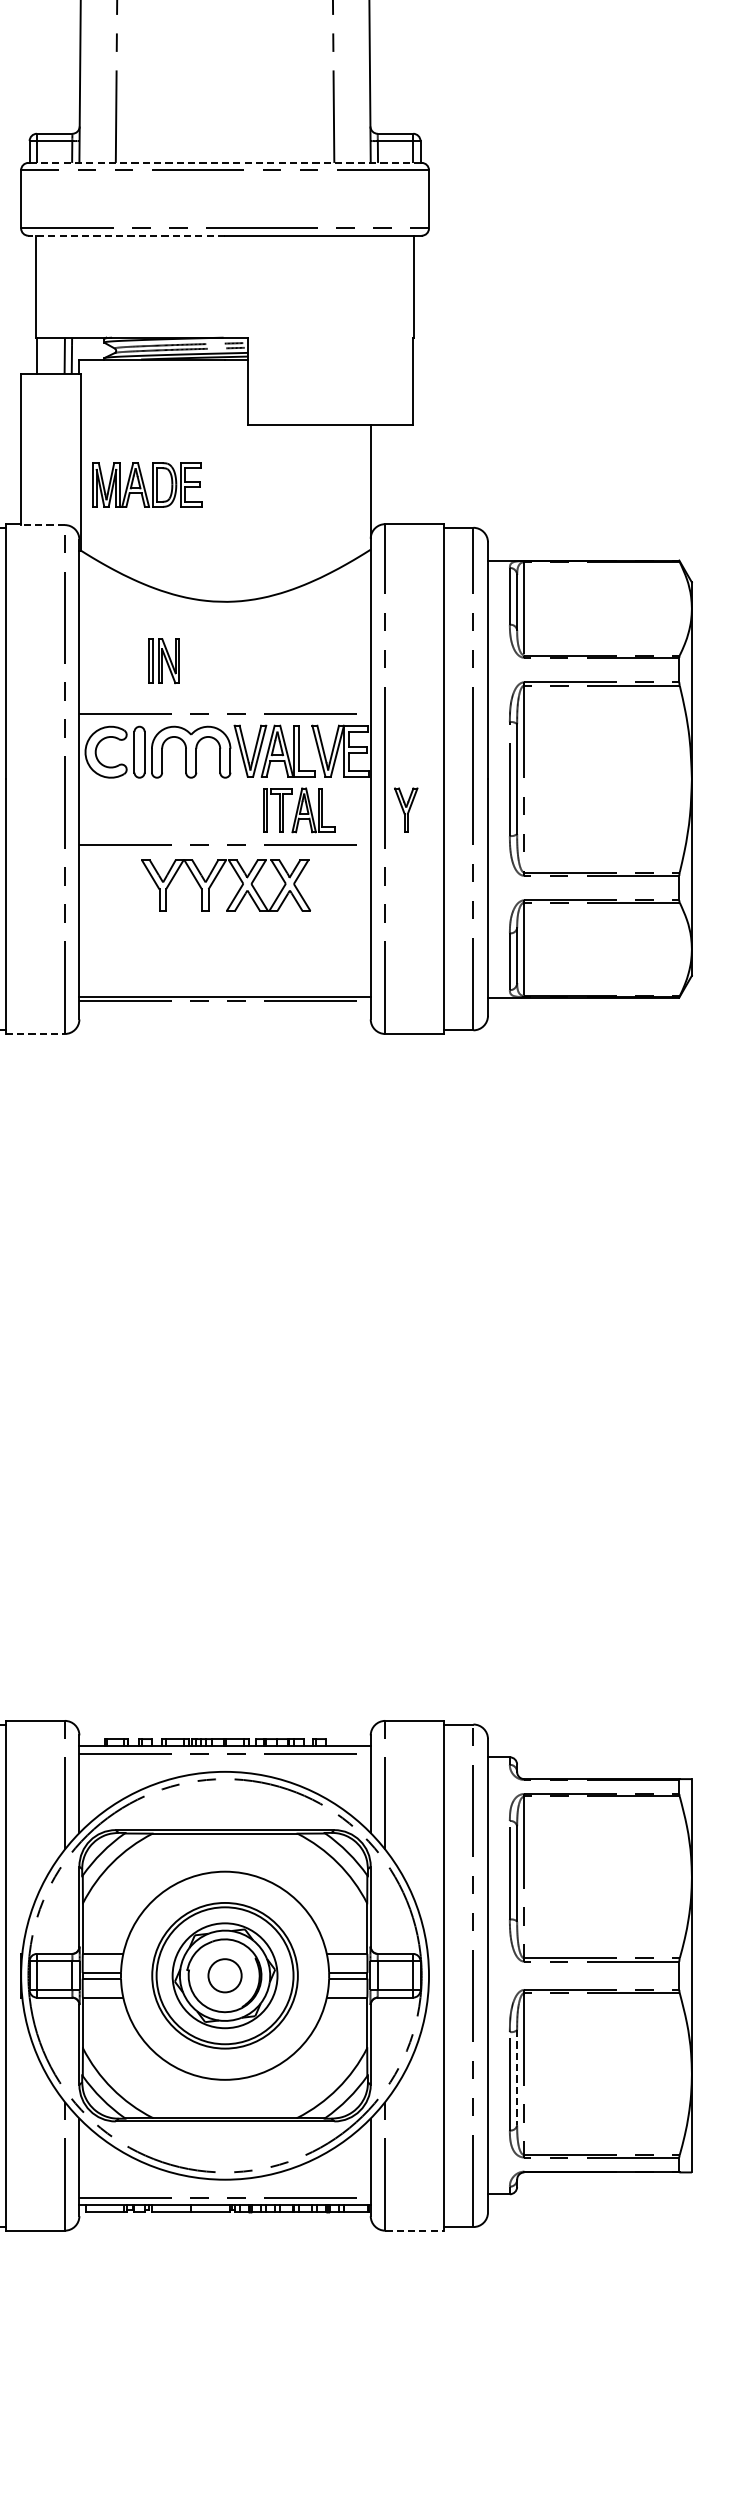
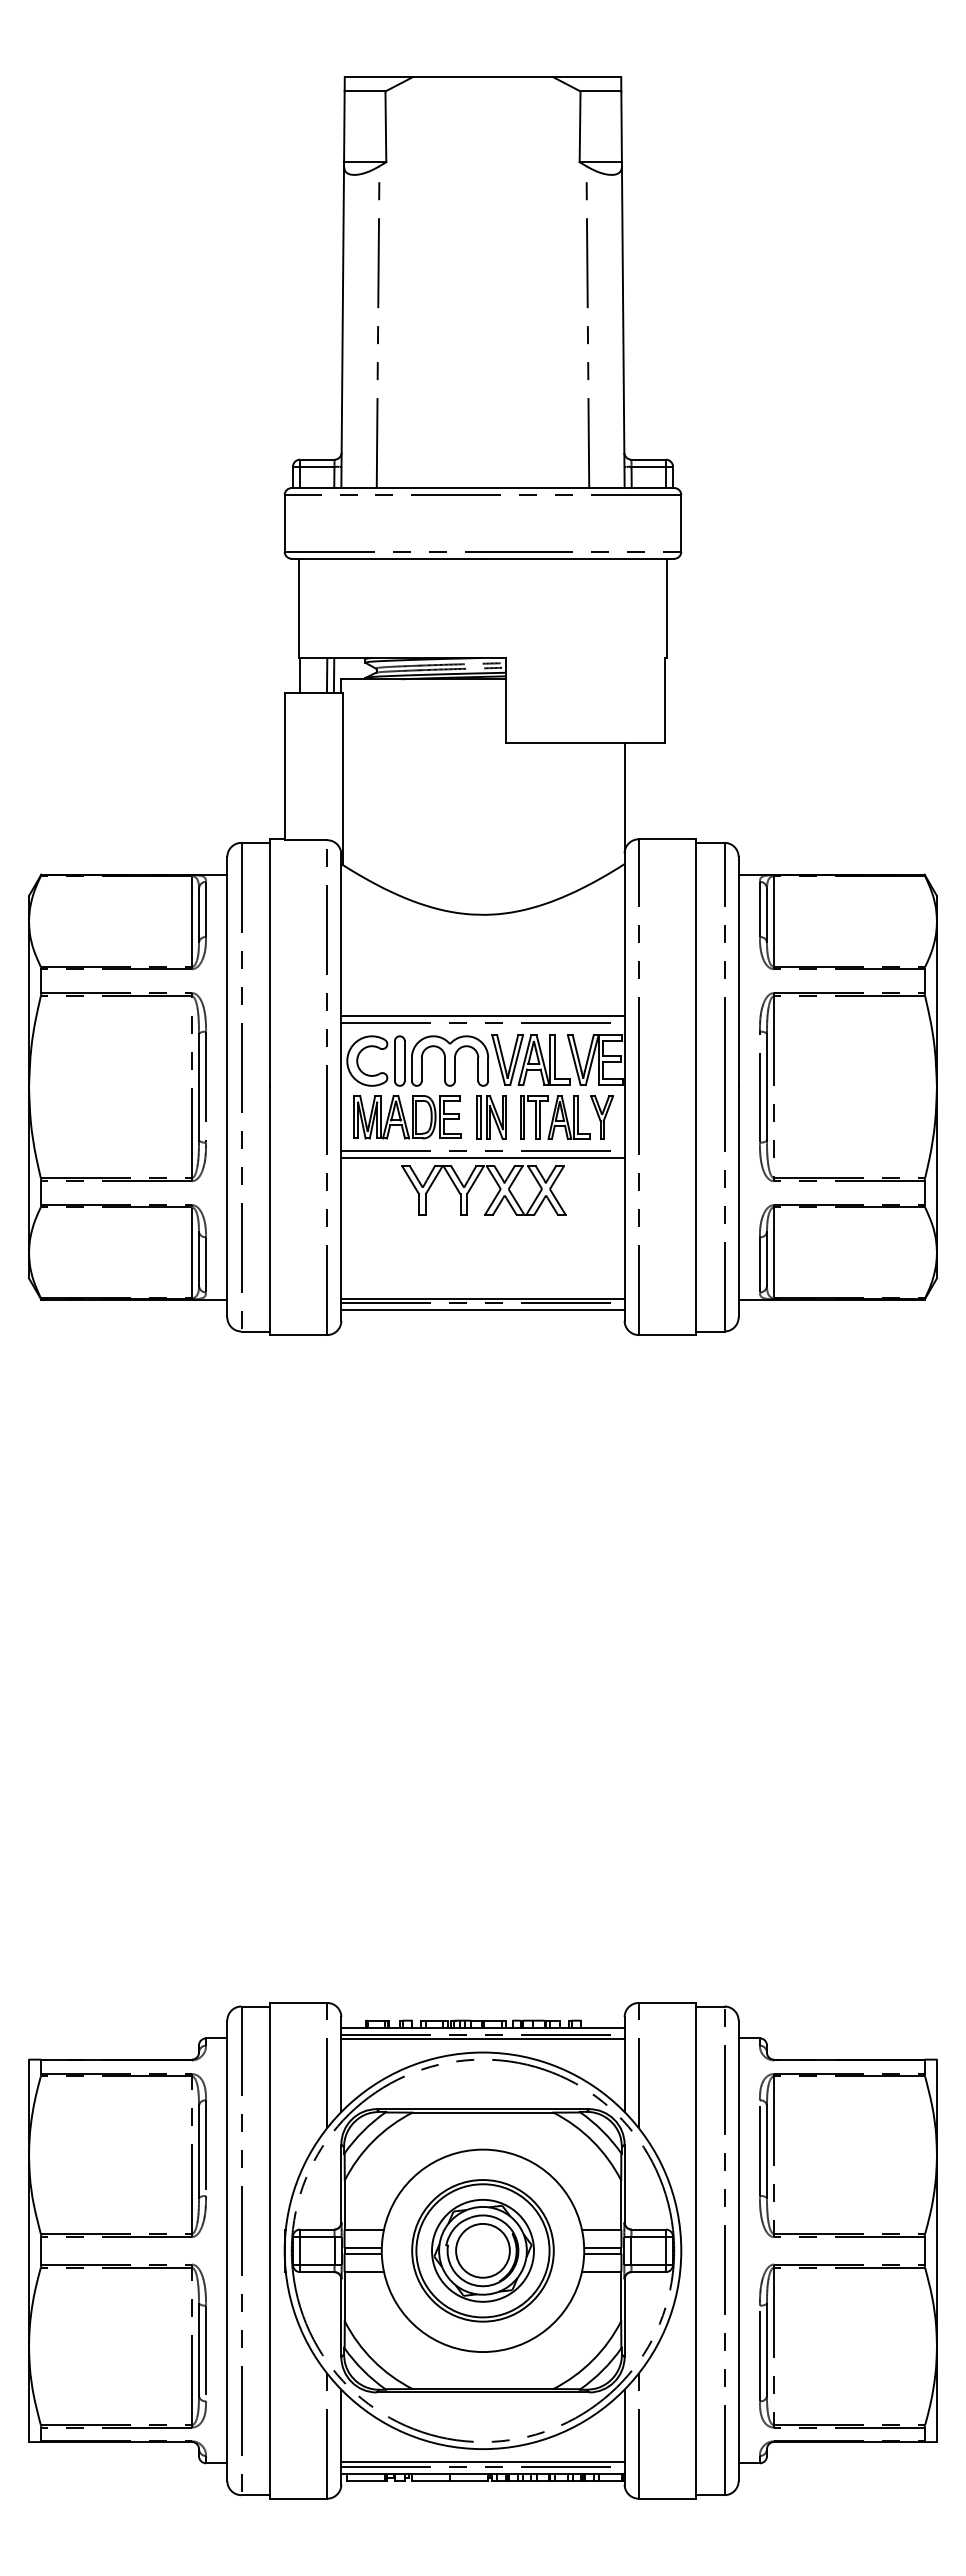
line: (225, 163) -> (483, 488), dashed -> solid
line: (126, 235) -> (387, 558), dashed -> solid
part: (147, 485) -> (407, 1117), moved
line: (42, 525) -> (305, 840), dashed -> solid
part: (163, 661) -> (491, 1117), moved
line: (224, 706) -> (482, 1016), added
part: (405, 810) -> (601, 1117), moved
line: (224, 852) -> (482, 1158), added
line: (224, 1008) -> (482, 1310), added
line: (35, 1034) -> (298, 1335), dashed -> solid
line: (224, 1758) -> (482, 2039), added
circle: (224, 1975) -> (482, 2250), size x1.67
line: (516, 2078) -> (766, 2350), dashed -> solid
line: (224, 2193) -> (482, 2462), added
line: (414, 2230) -> (667, 2498), dashed -> solid

